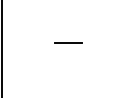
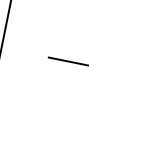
line: (68, 42) -> (68, 60), moved

